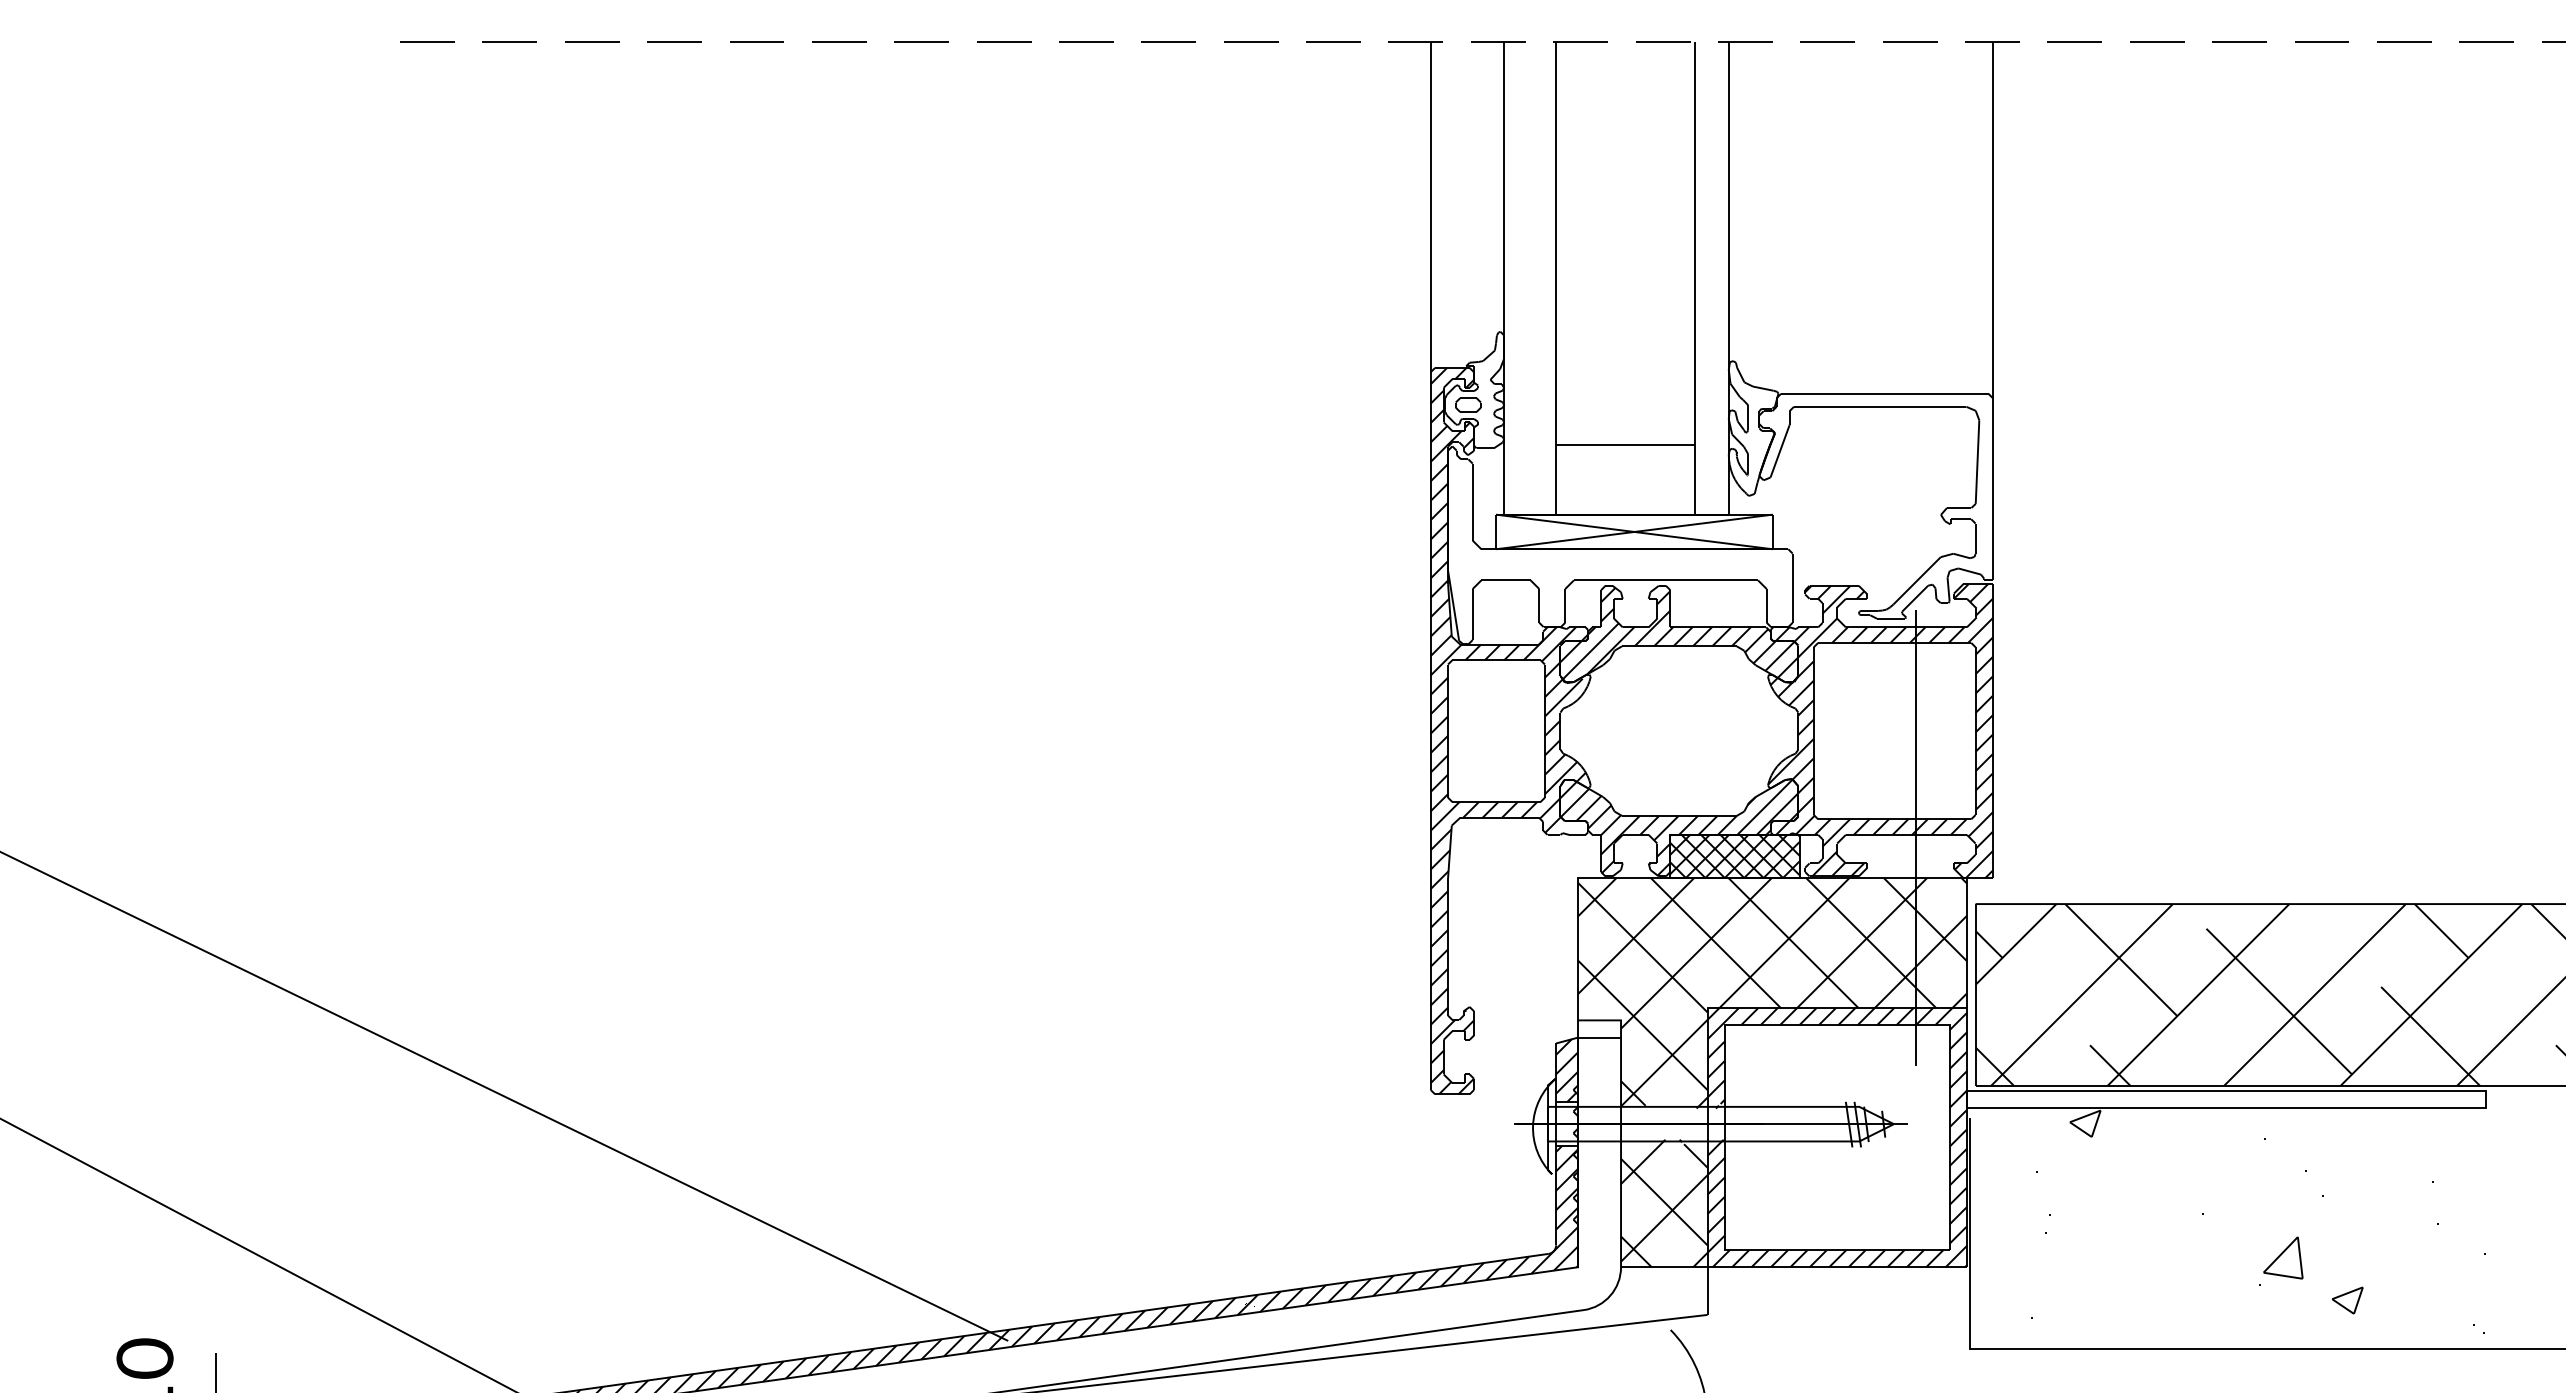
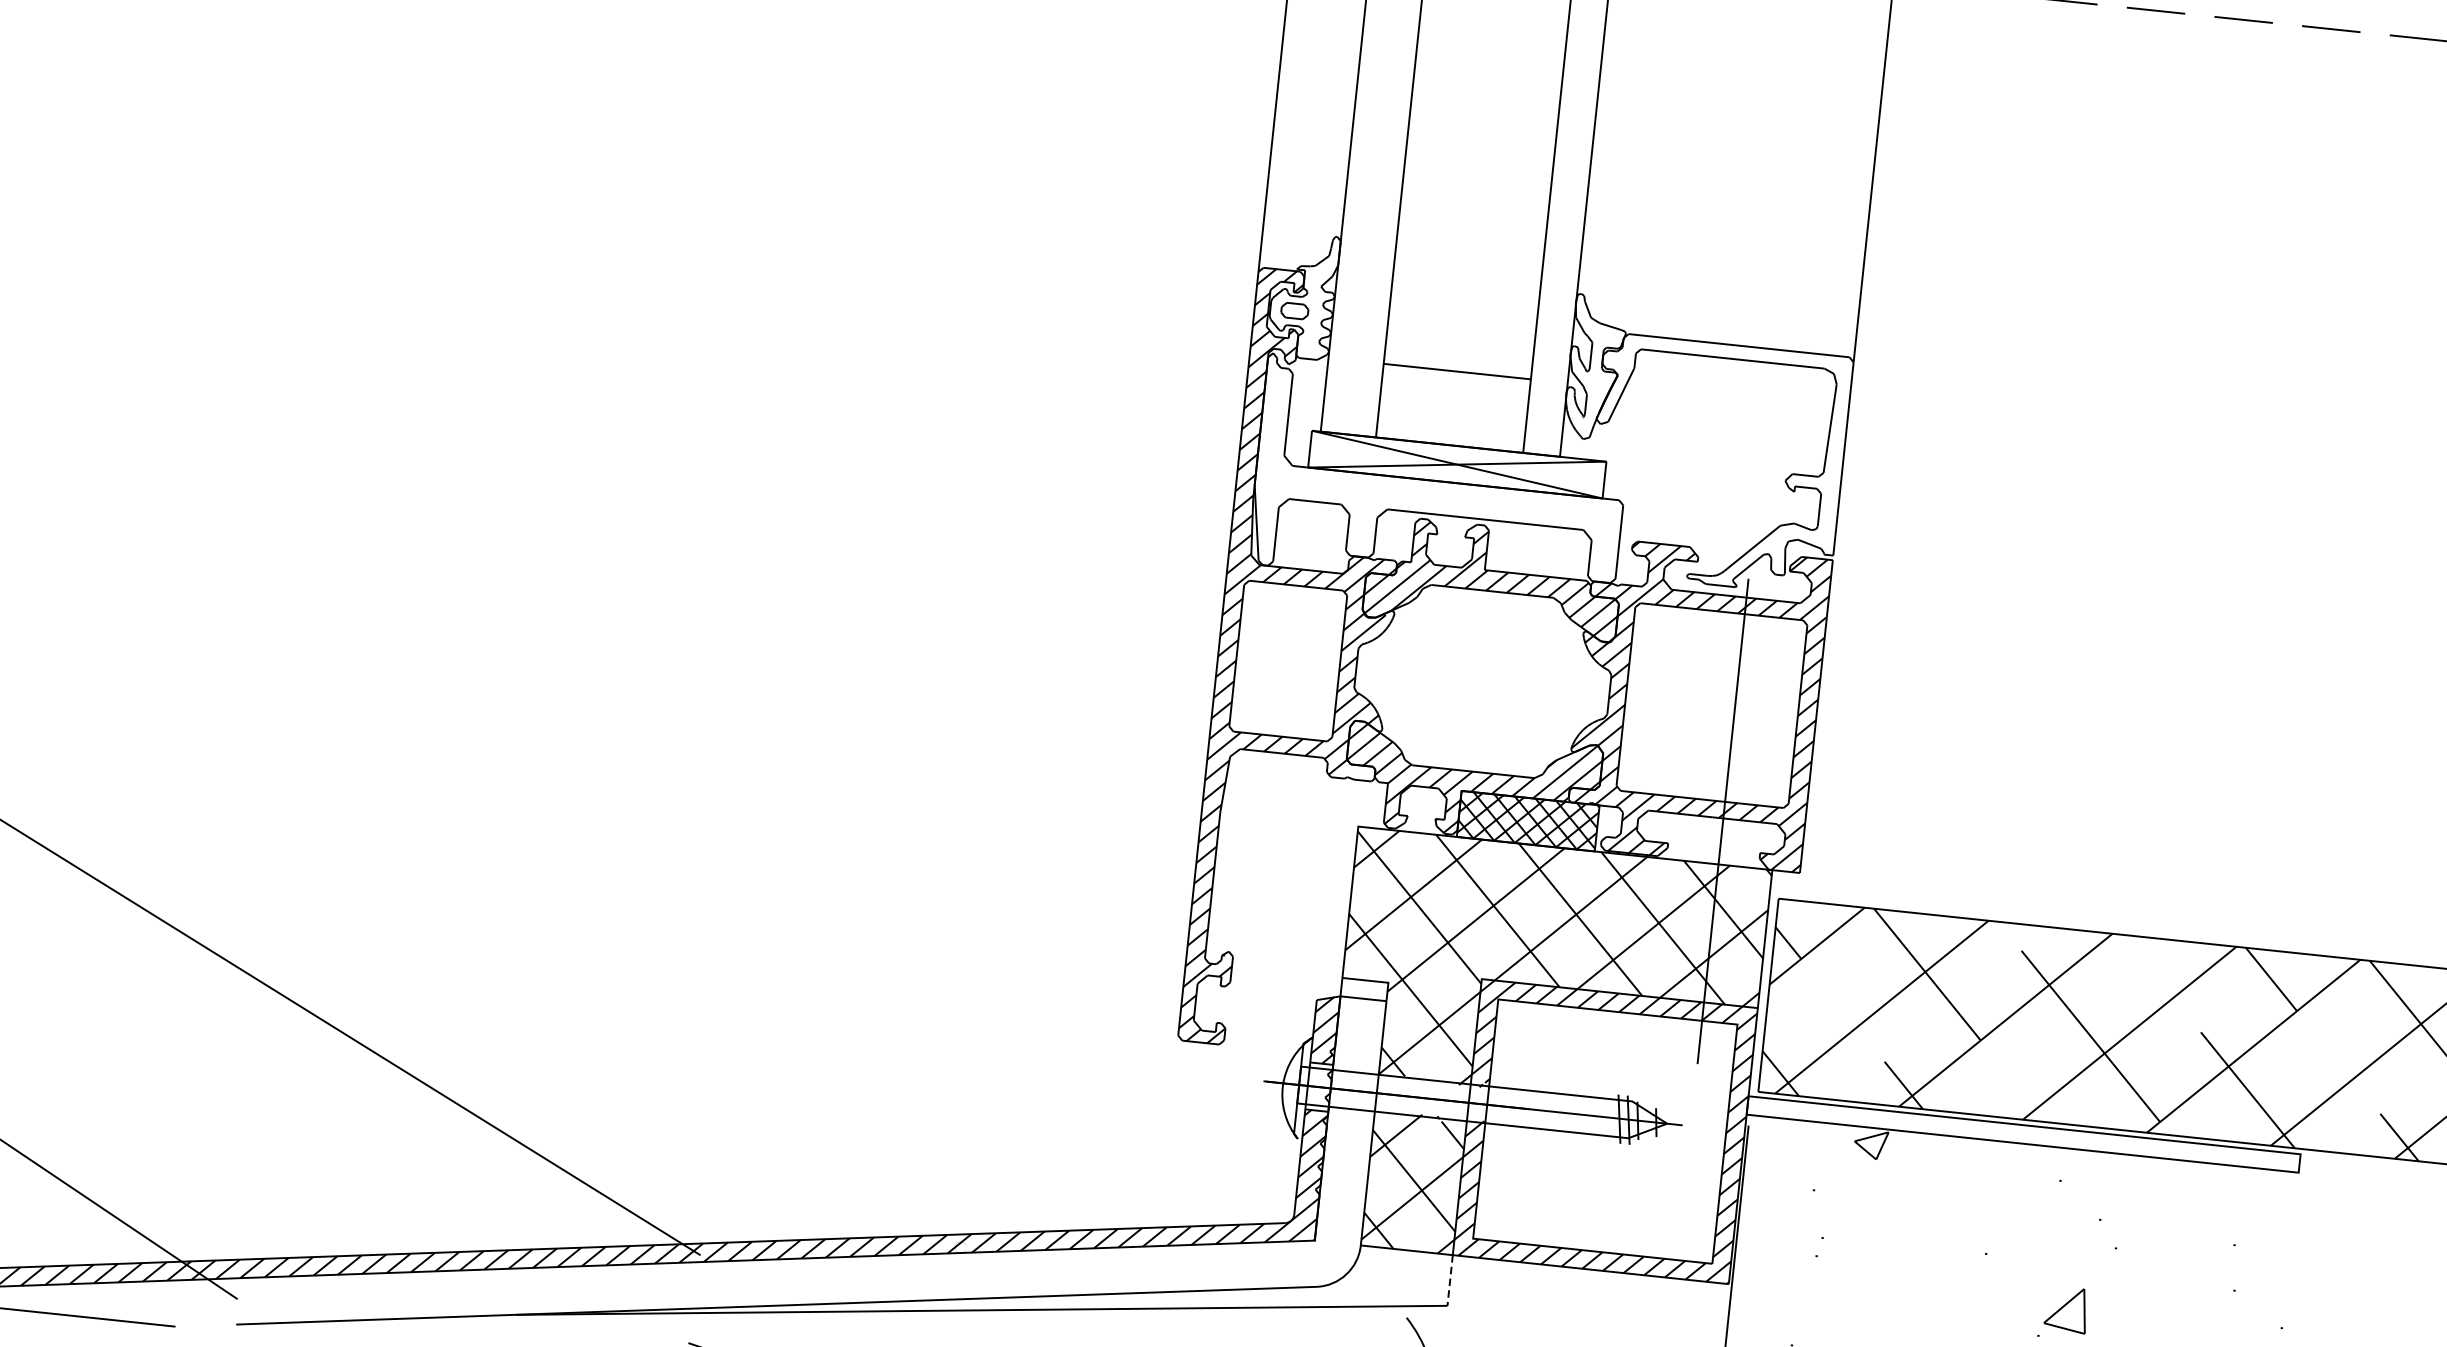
line: (1707, 1291) -> (1450, 1280), solid -> dashed

